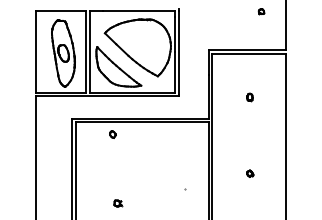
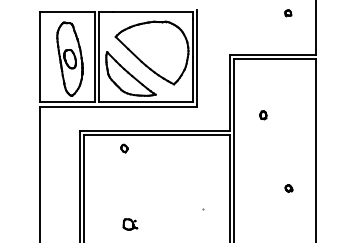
part: (249, 97) -> (262, 115), moved
part: (250, 173) -> (289, 188), moved
part: (118, 203) -> (130, 224), size x1.6

